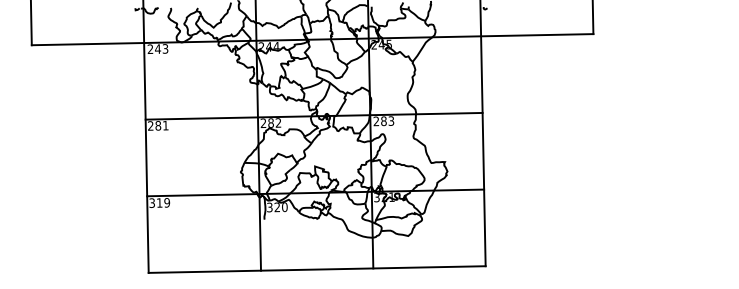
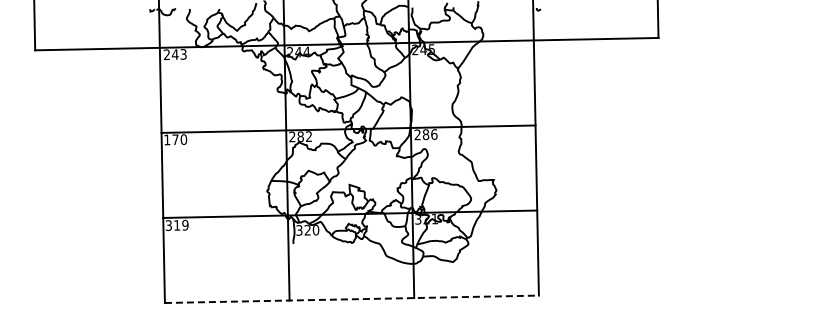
text: (391, 121) -> (434, 134), 283 -> 286
text: (158, 125) -> (175, 139), 281 -> 170
line: (317, 269) -> (352, 299), solid -> dashed

